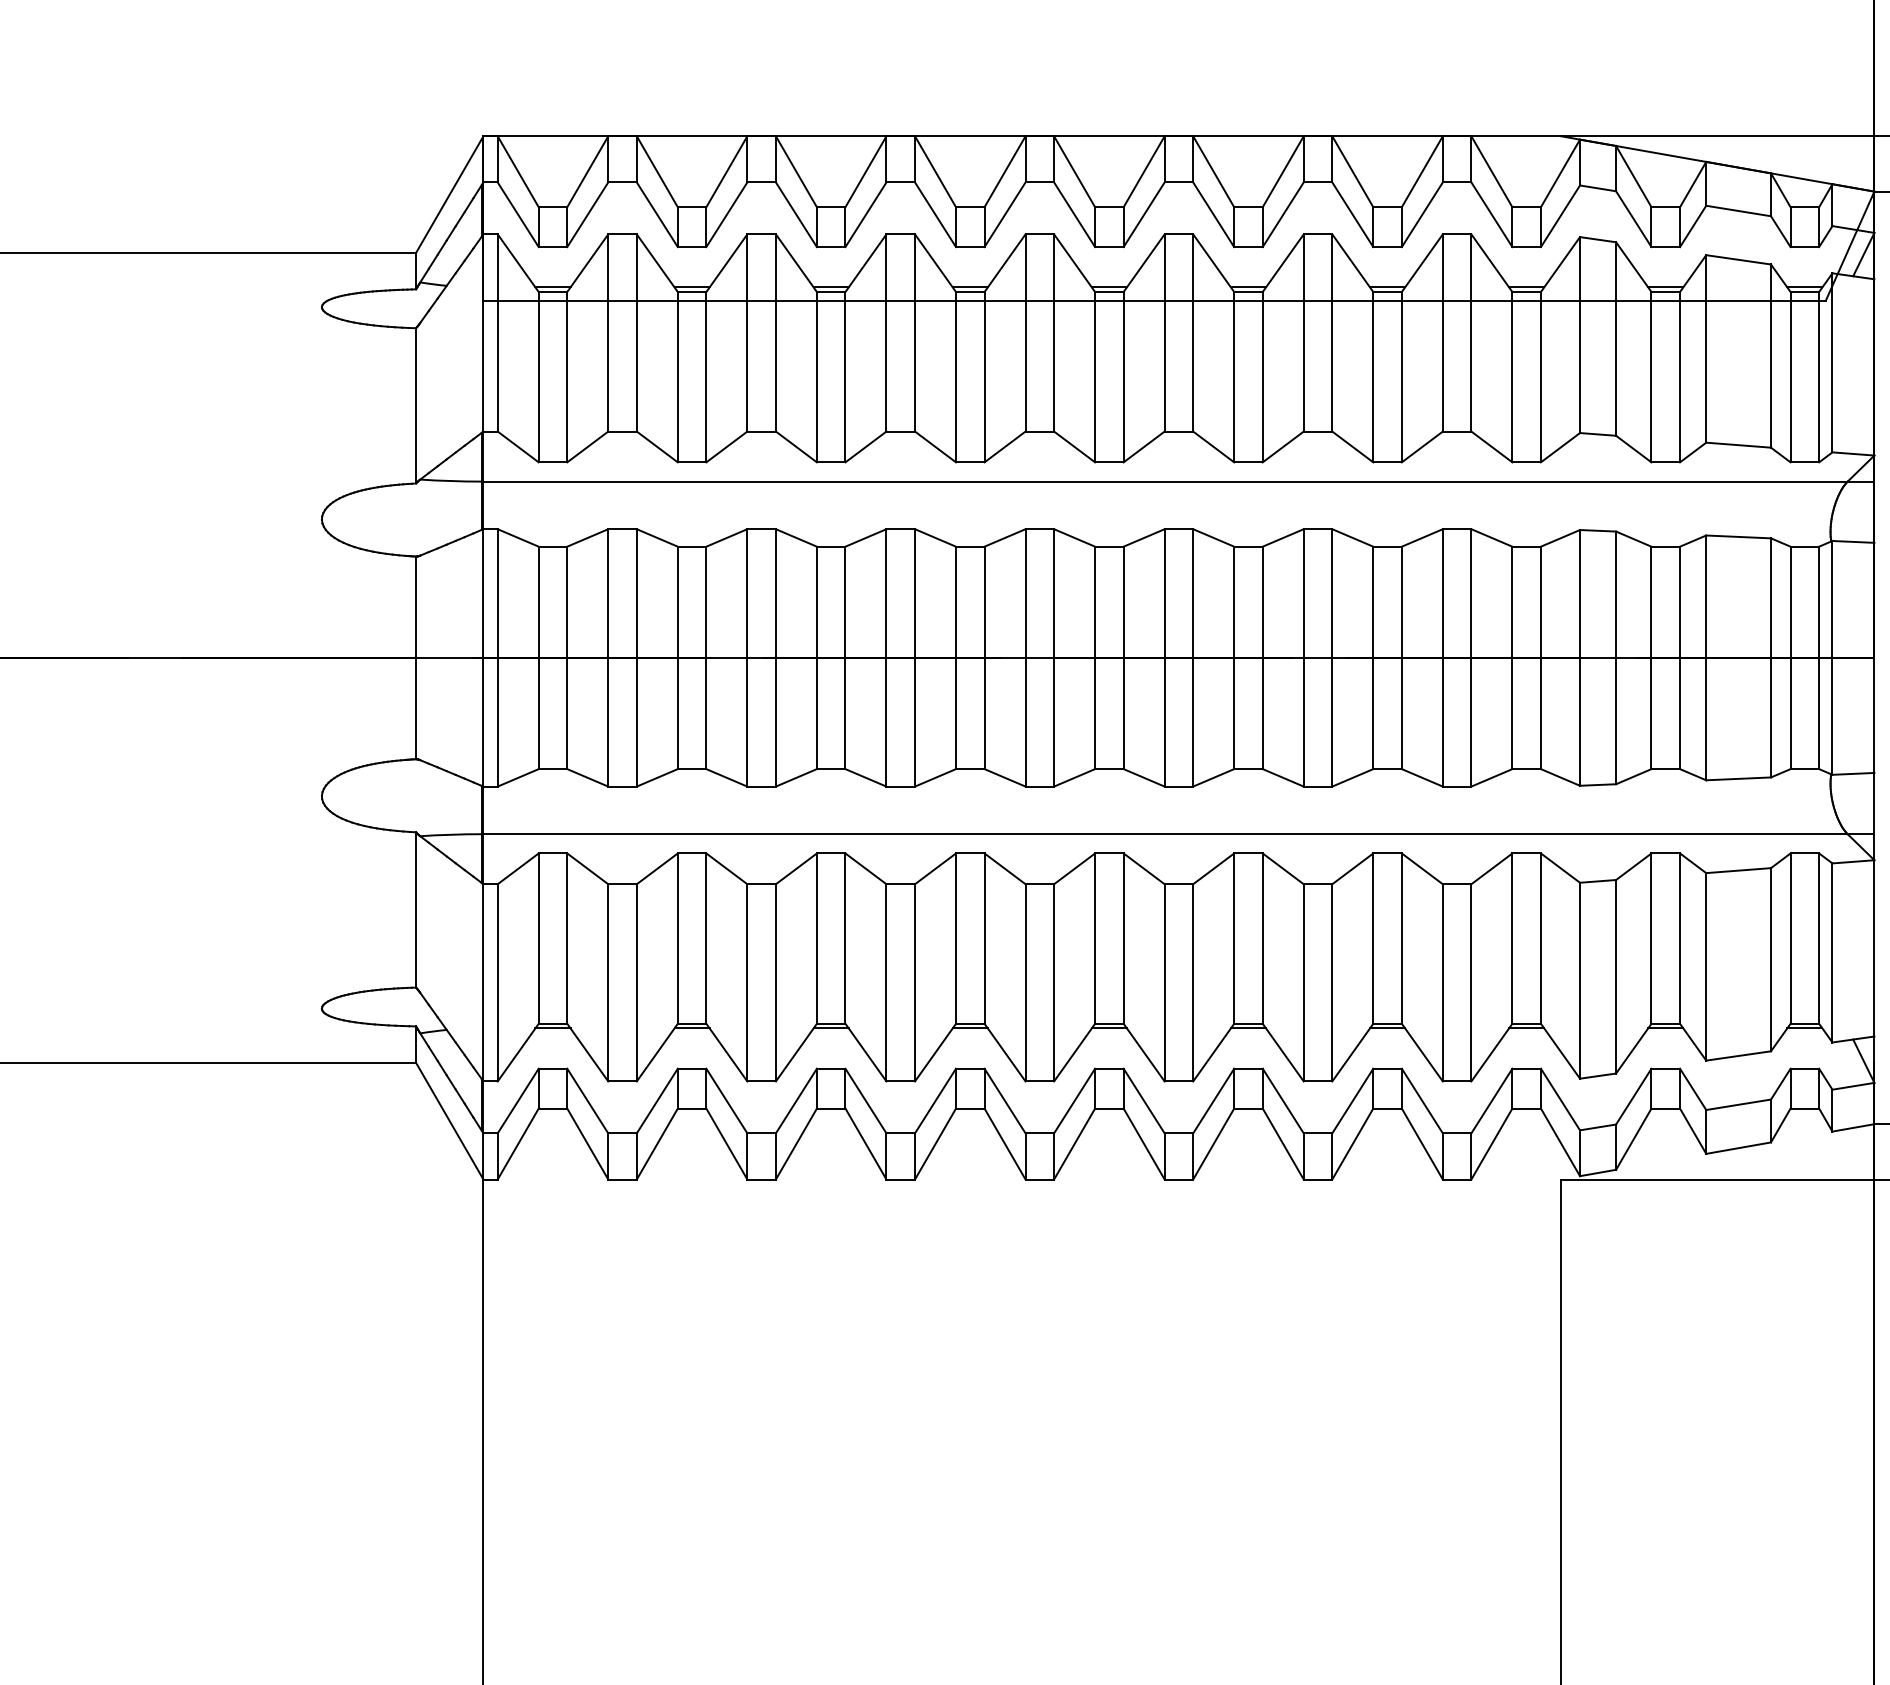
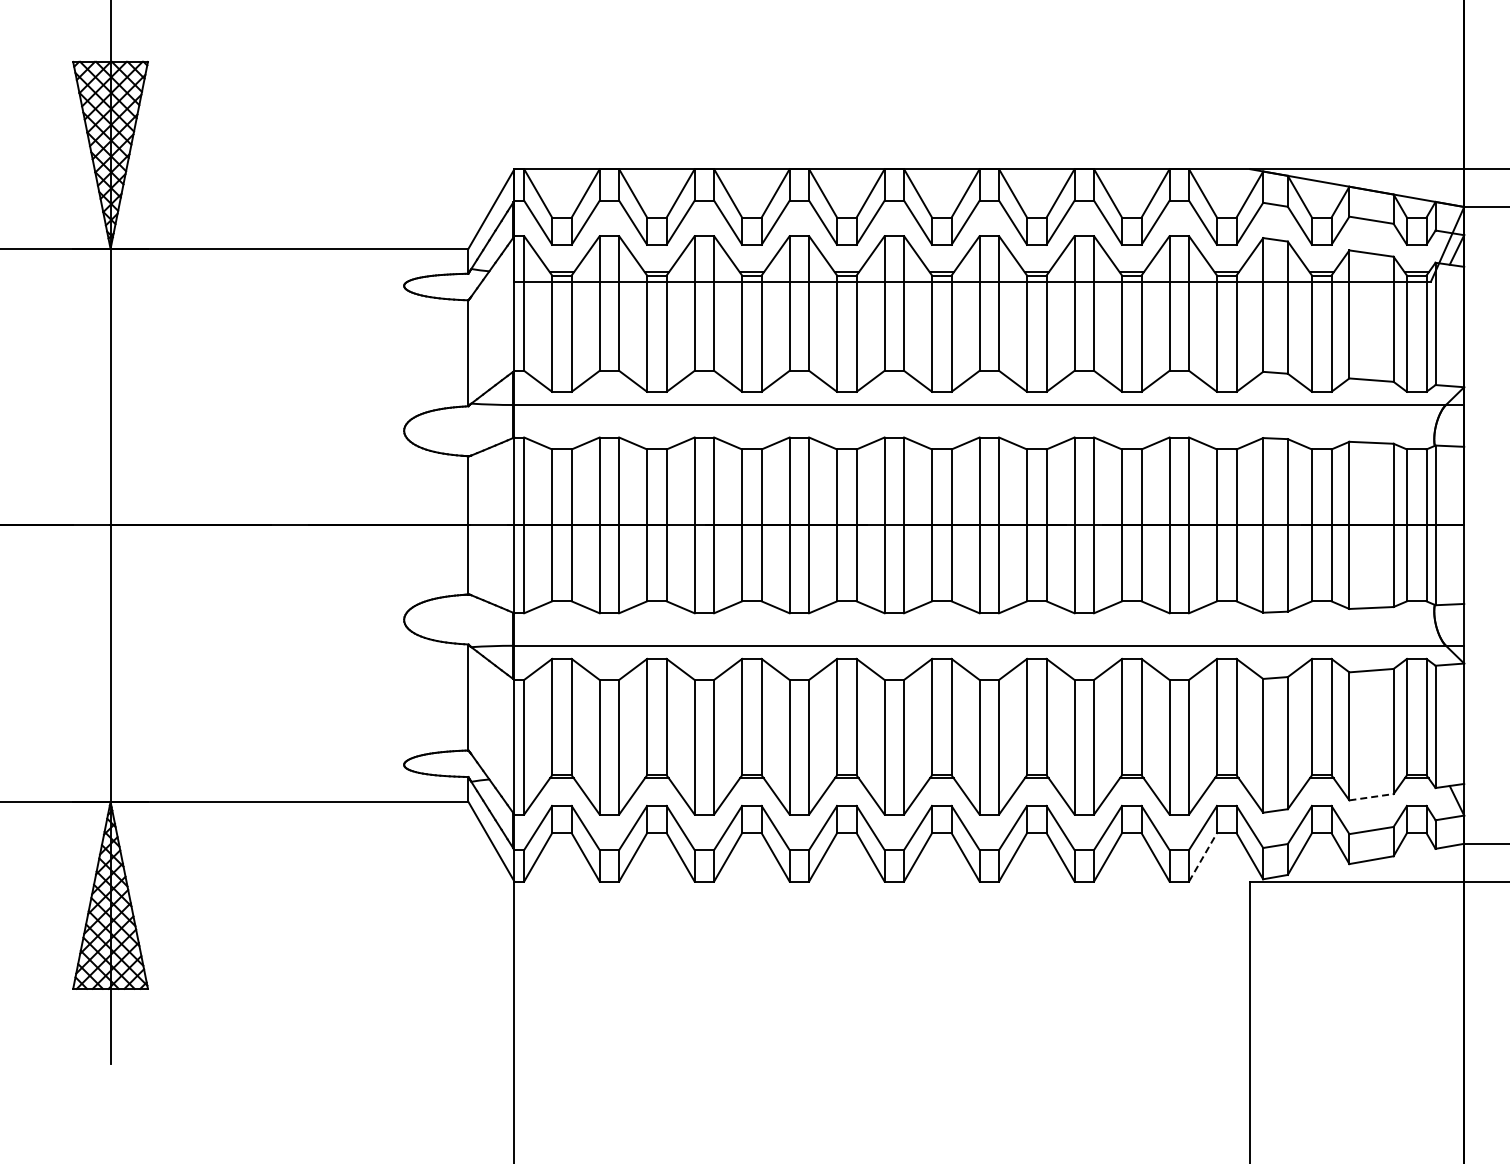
line: (1740, 1056) -> (1372, 797), solid -> dashed
line: (1492, 1144) -> (1203, 857), solid -> dashed

